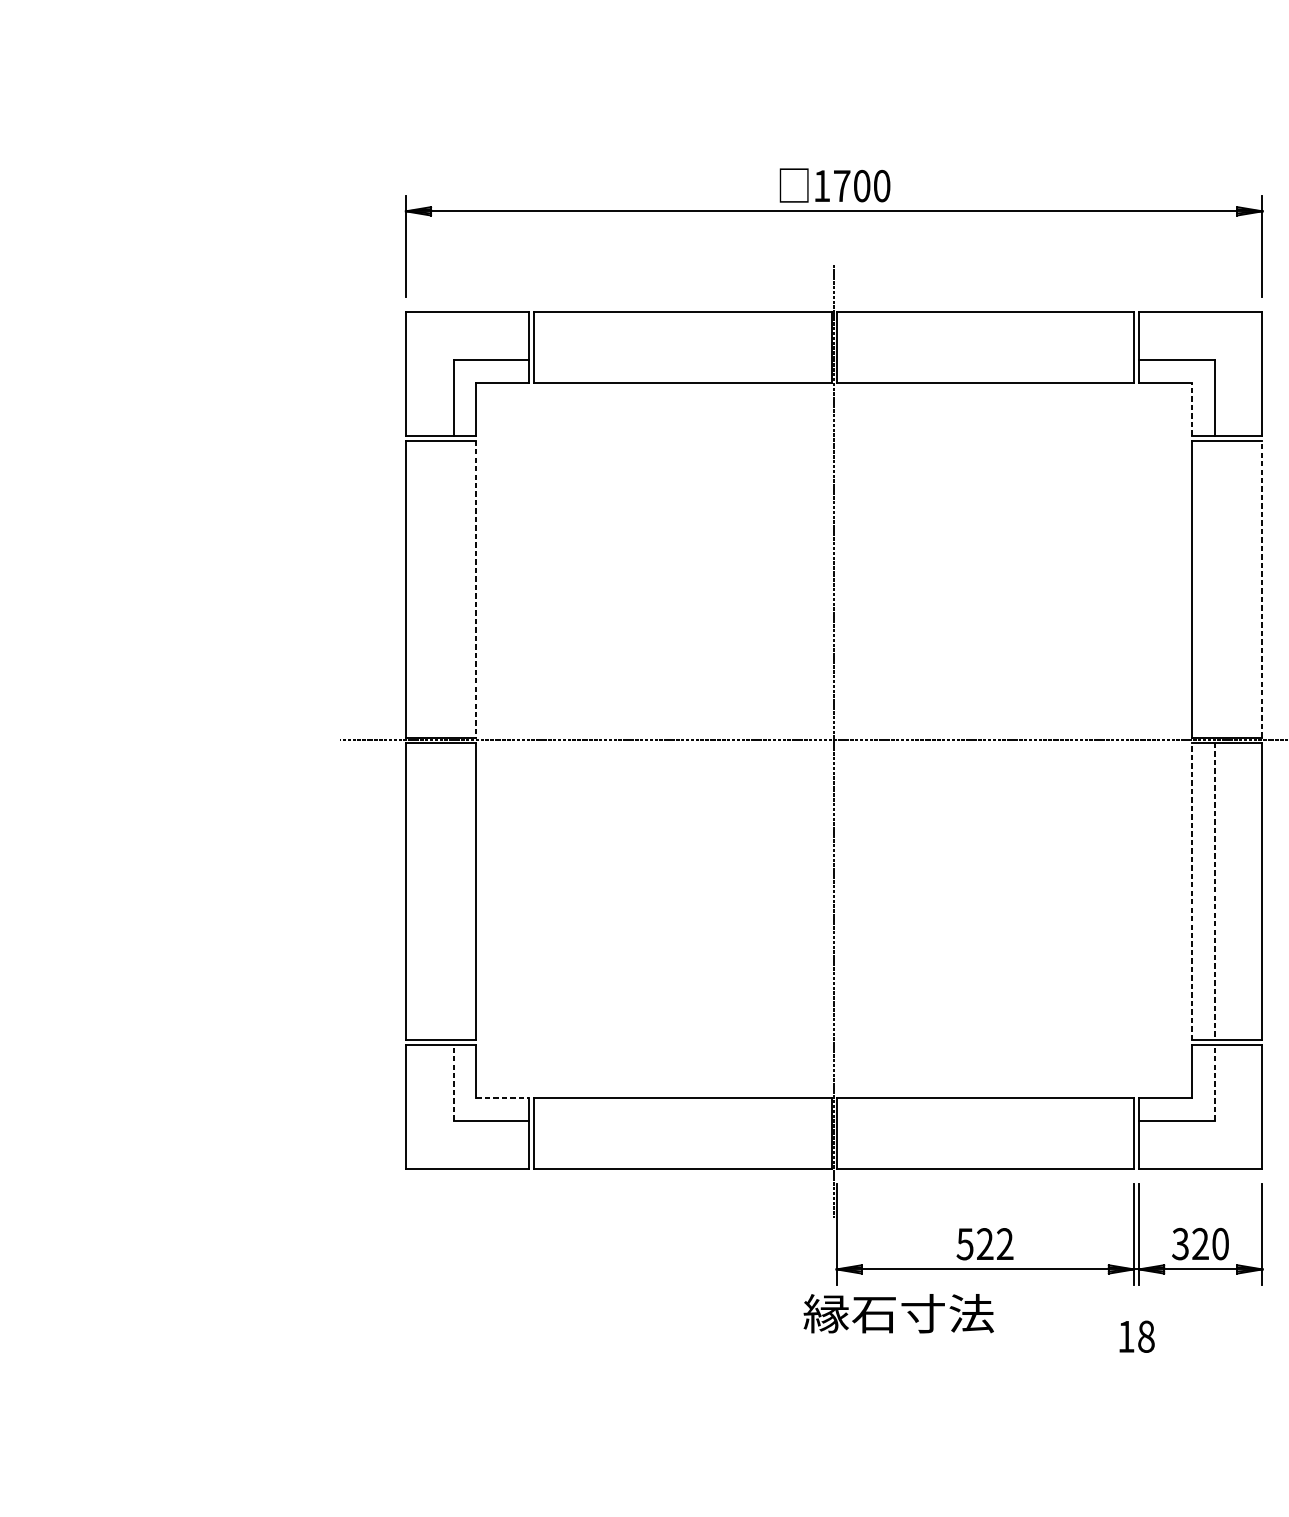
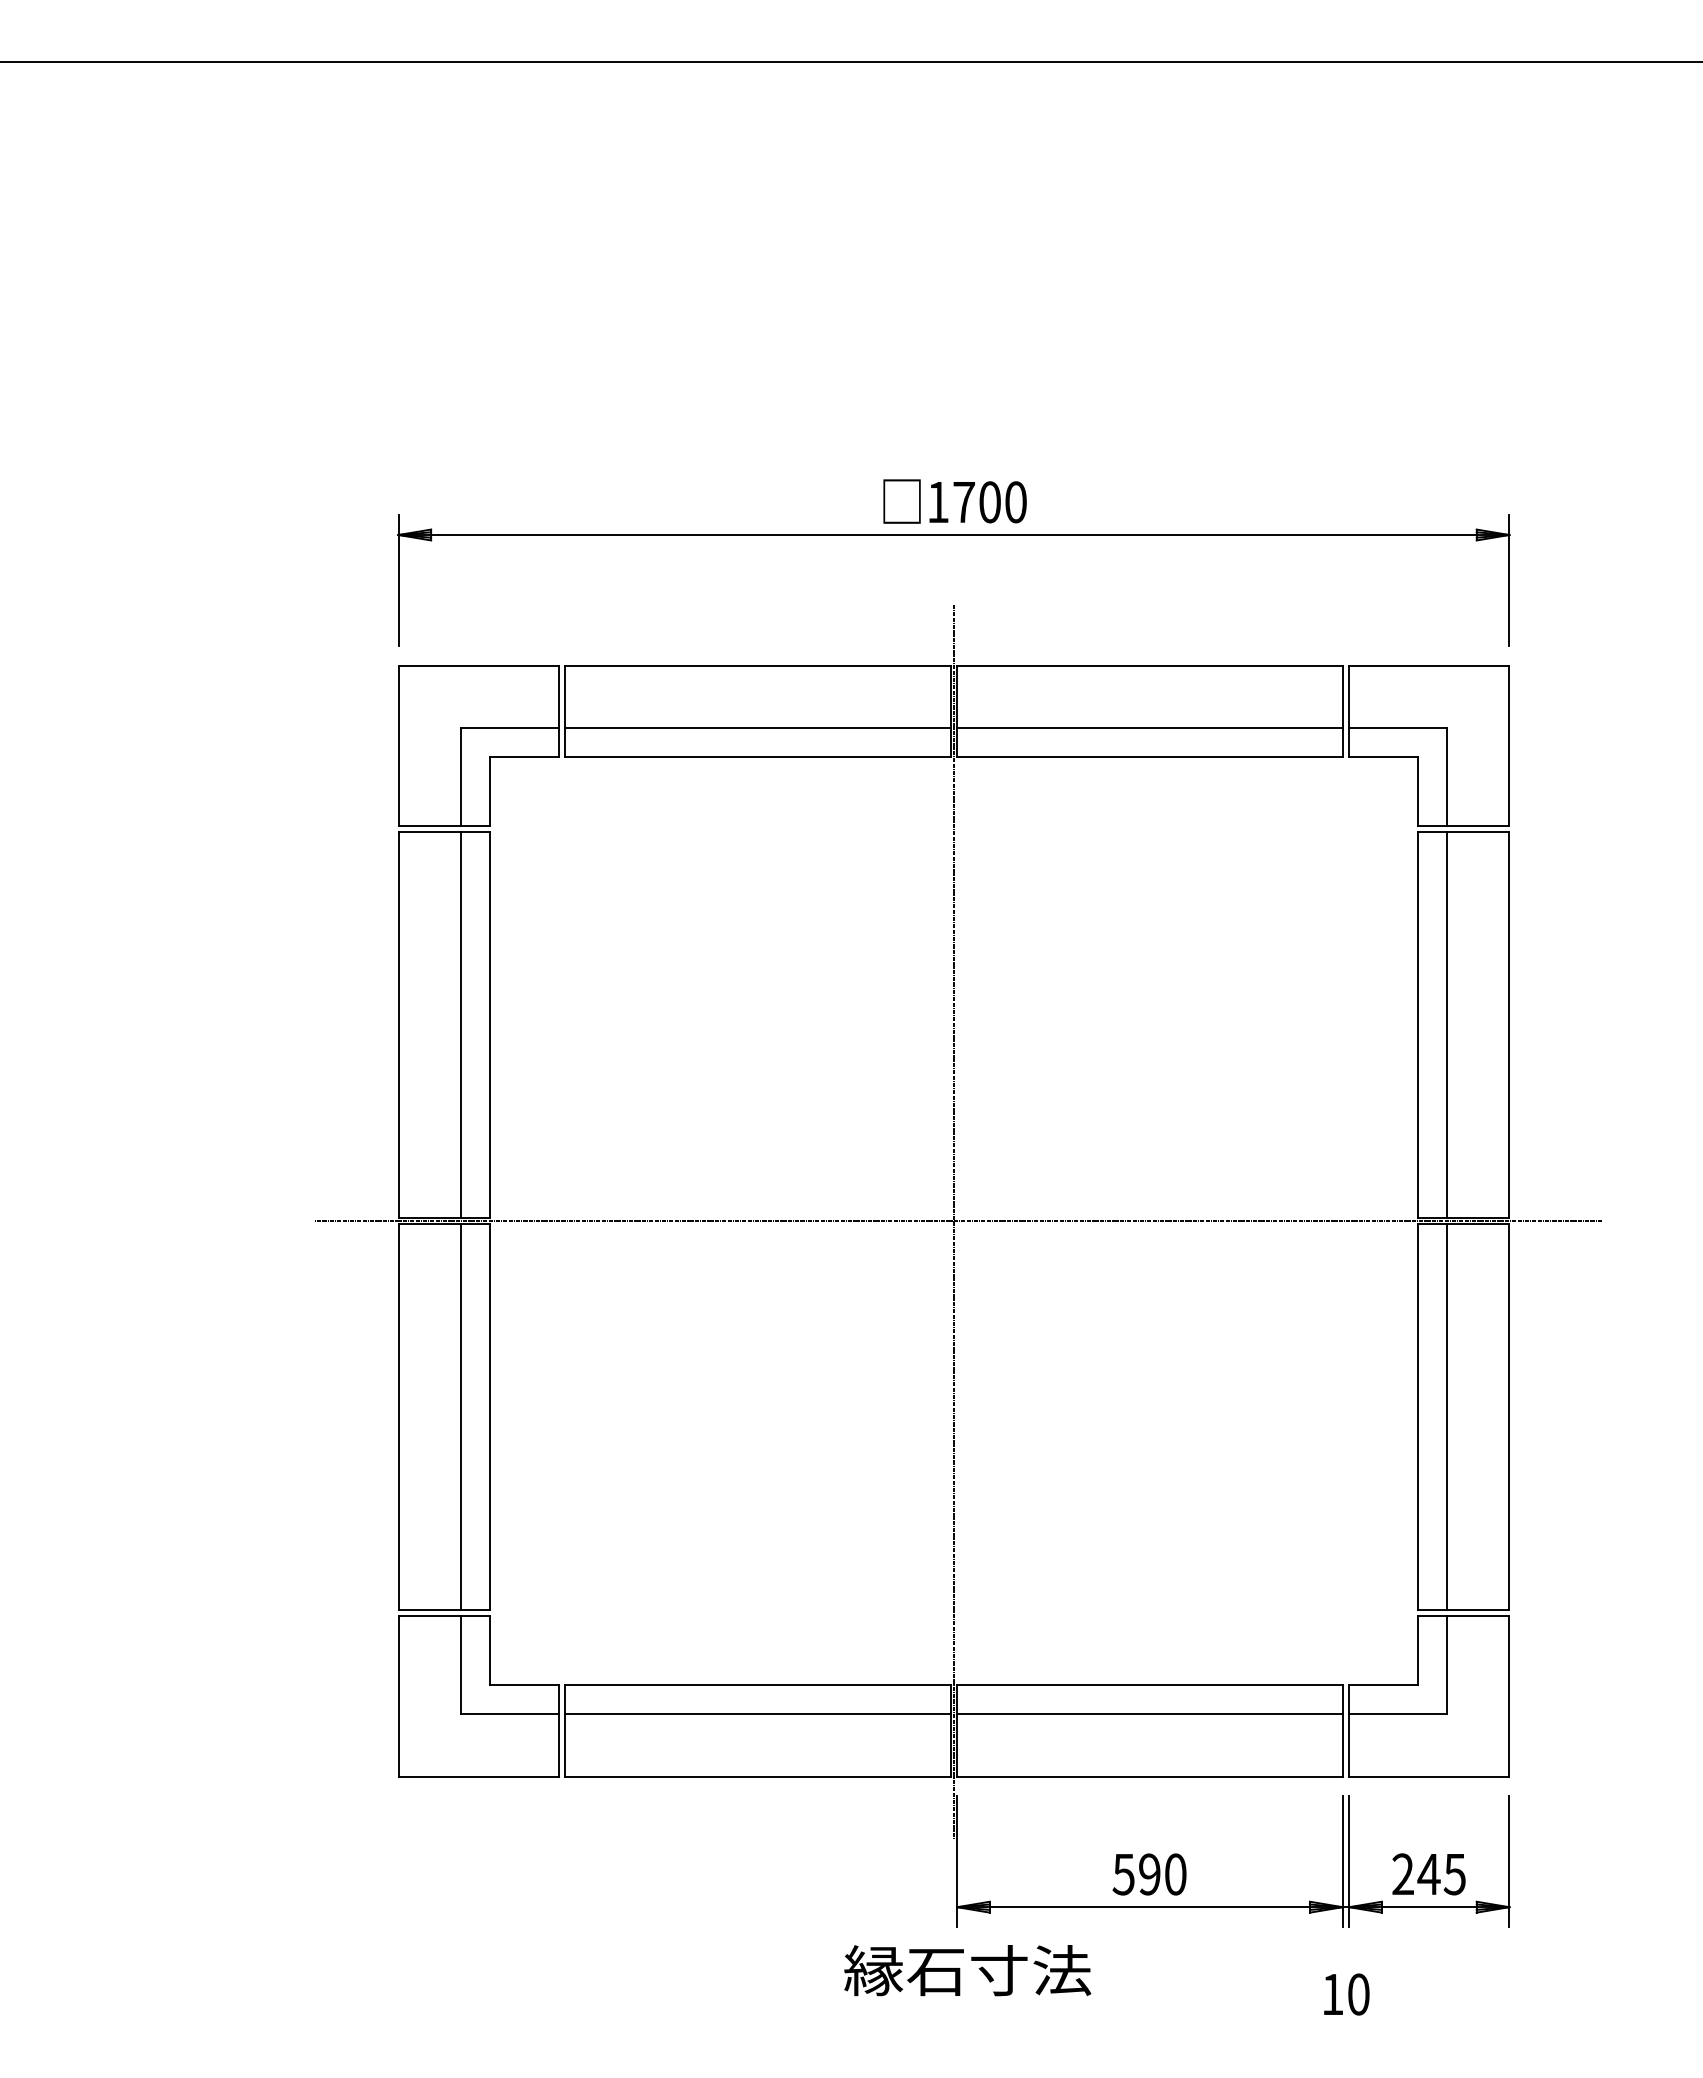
line: (682, 359) -> (757, 727), added
line: (984, 359) -> (1149, 727), added
line: (1191, 408) -> (1417, 790), dashed -> solid
line: (453, 588) -> (460, 1024), added
line: (1214, 588) -> (1447, 1024), added
line: (476, 589) -> (490, 1025), dashed -> solid
line: (1262, 589) -> (1509, 1025), dashed -> solid
line: (453, 891) -> (460, 1416), added
line: (1191, 891) -> (1417, 1417), dashed -> solid
line: (1214, 891) -> (1447, 1417), dashed -> solid
line: (453, 1082) -> (460, 1664), dashed -> solid
line: (1214, 1082) -> (1447, 1664), dashed -> solid
line: (503, 1098) -> (524, 1685), dashed -> solid
line: (682, 1120) -> (757, 1714), added
line: (984, 1120) -> (1149, 1714), added
text: (995, 1244) -> (1162, 1874), 522 -> 590
text: (1200, 1244) -> (1428, 1874), 320 -> 245
text: (898, 1313) -> (967, 1970), moved
text: (1146, 1336) -> (1358, 1994), 18 -> 10

